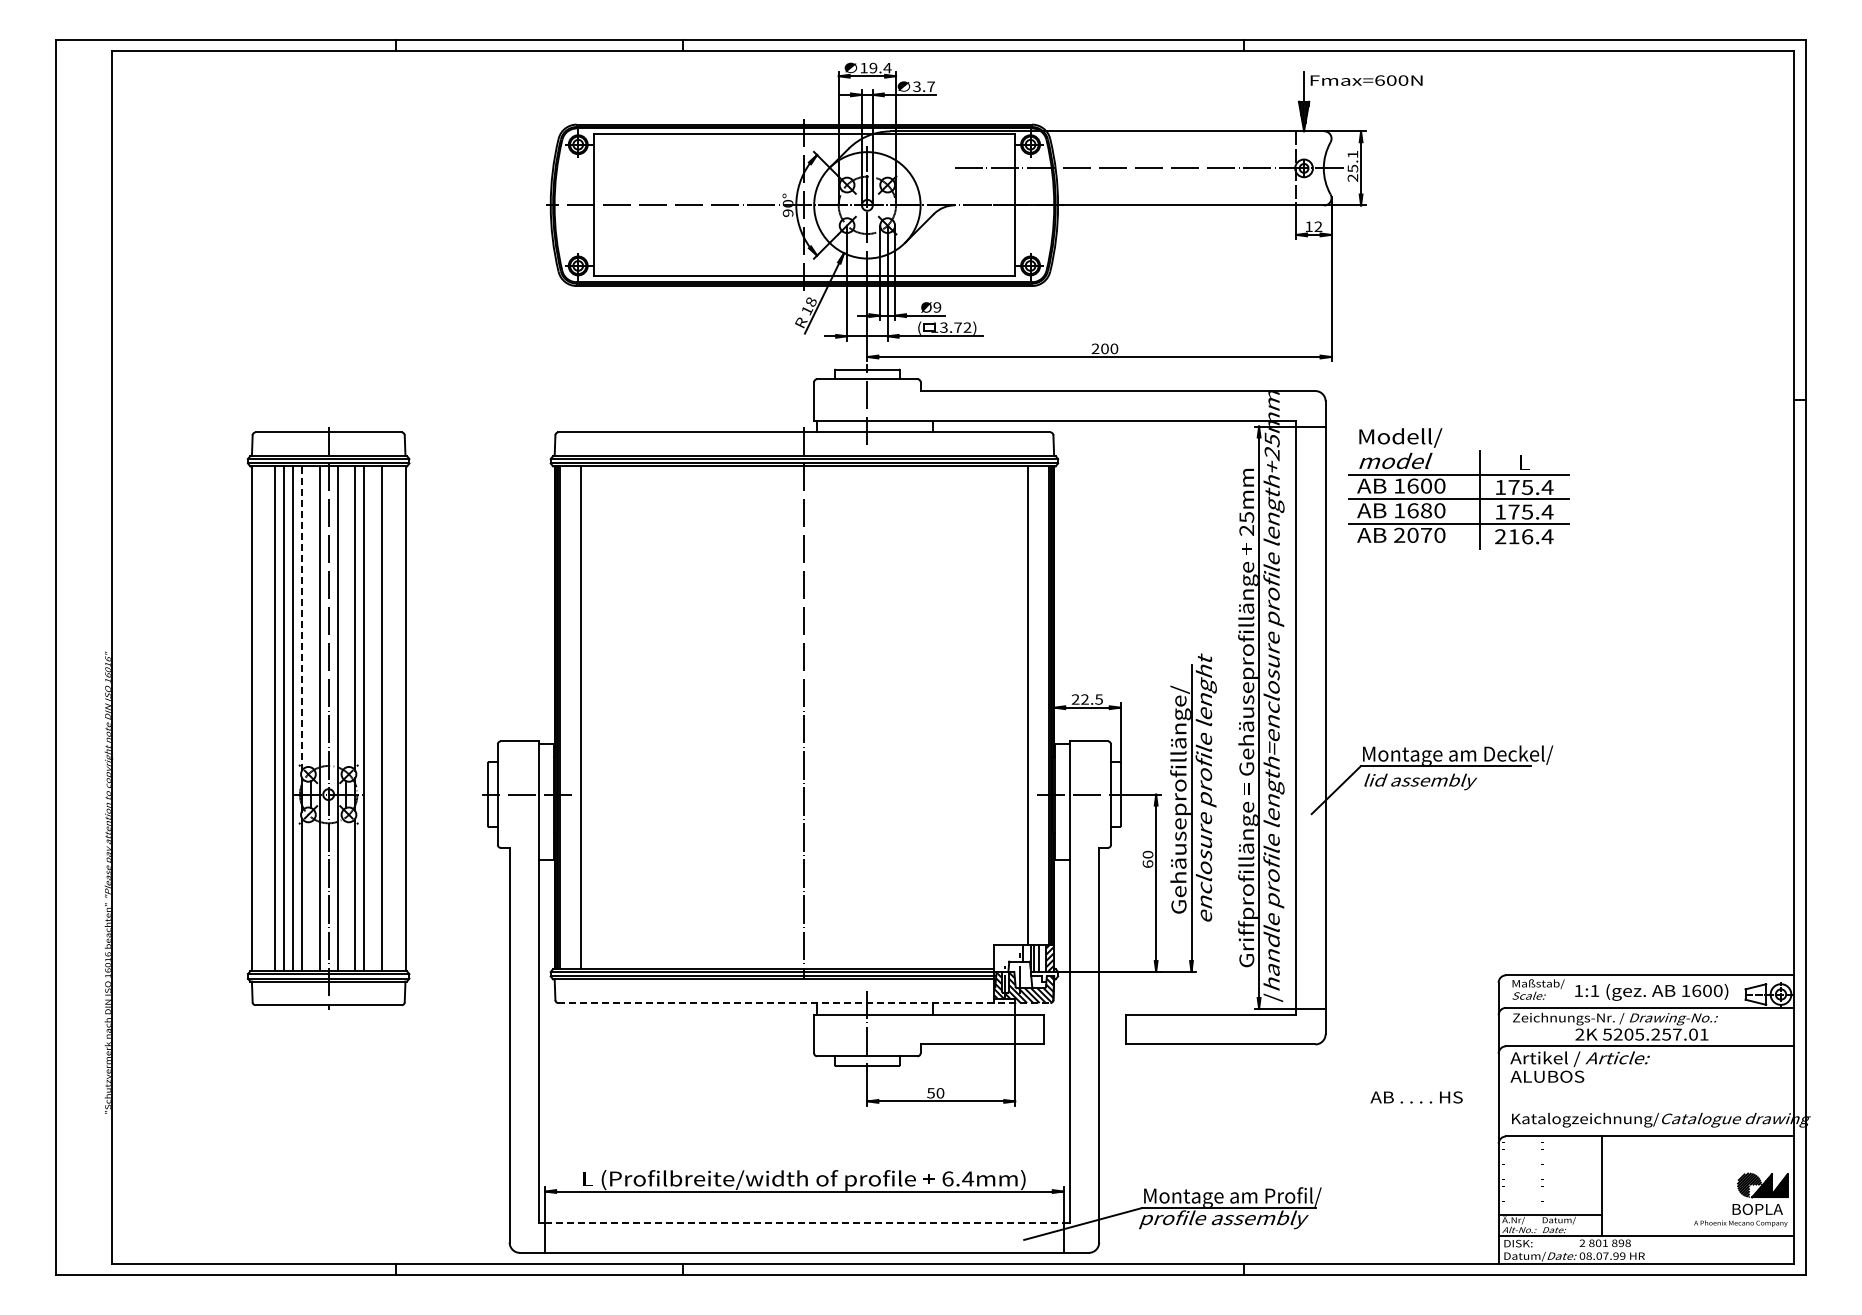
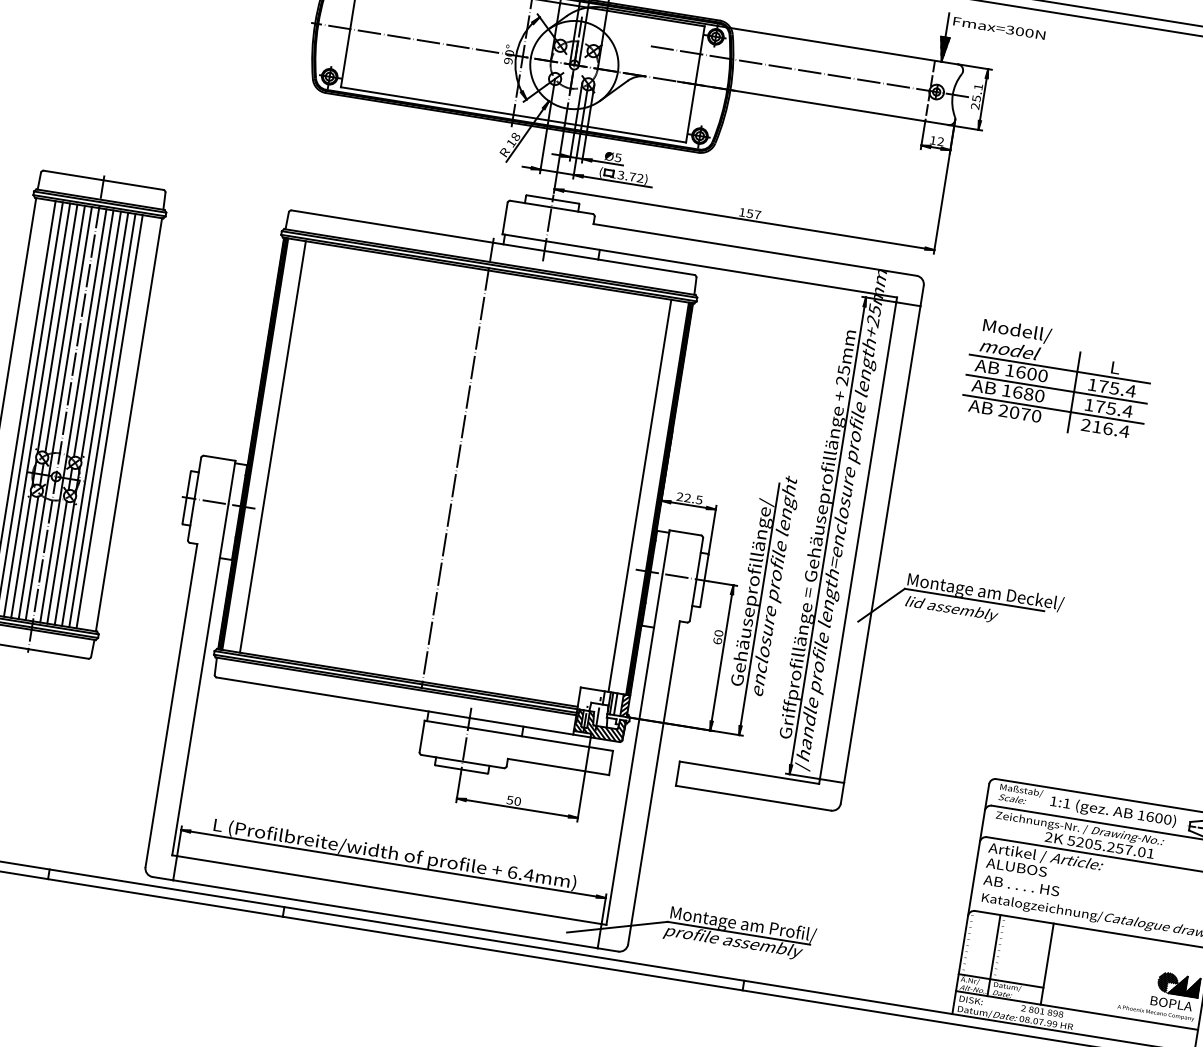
text: (1379, 80) -> (1009, 30), Fmax=600N -> Fmax=300N
text: (937, 307) -> (618, 157), Ø9 -> Ø5
text: (1104, 348) -> (749, 213), 200 -> 157
part: (1458, 498) -> (1056, 388), moved
line: (311, 616) -> (65, 328), added
line: (346, 616) -> (94, 333), added
line: (302, 617) -> (57, 328), dashed -> solid
line: (373, 718) -> (102, 420), added
line: (311, 896) -> (28, 557), added
line: (346, 896) -> (57, 562), added
line: (804, 1003) -> (418, 710), dashed -> solid
text: (1416, 1097) -> (1021, 885), moved
line: (1537, 1185) -> (994, 955), added
line: (804, 1223) -> (389, 890), dashed -> solid

